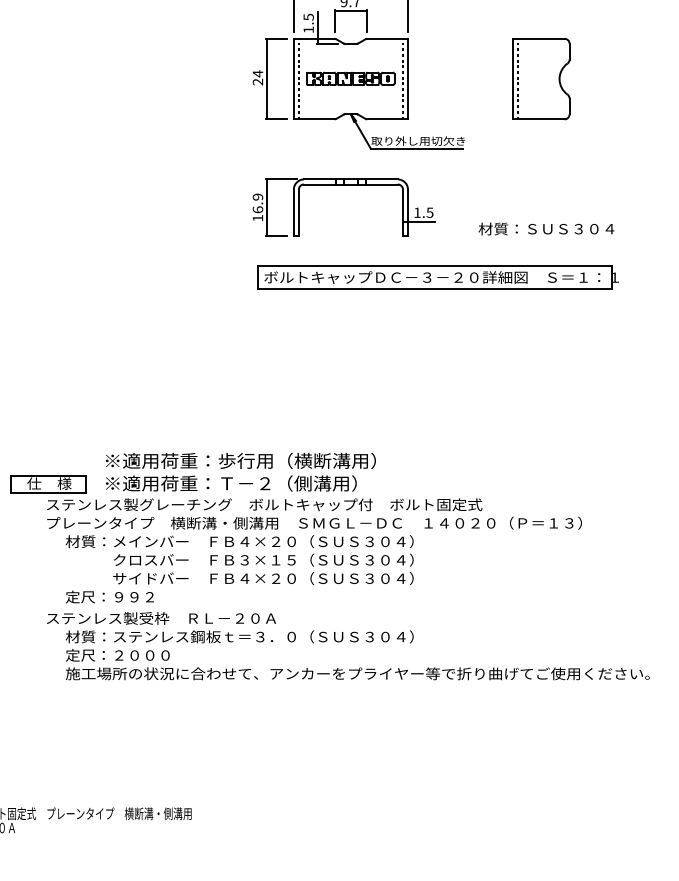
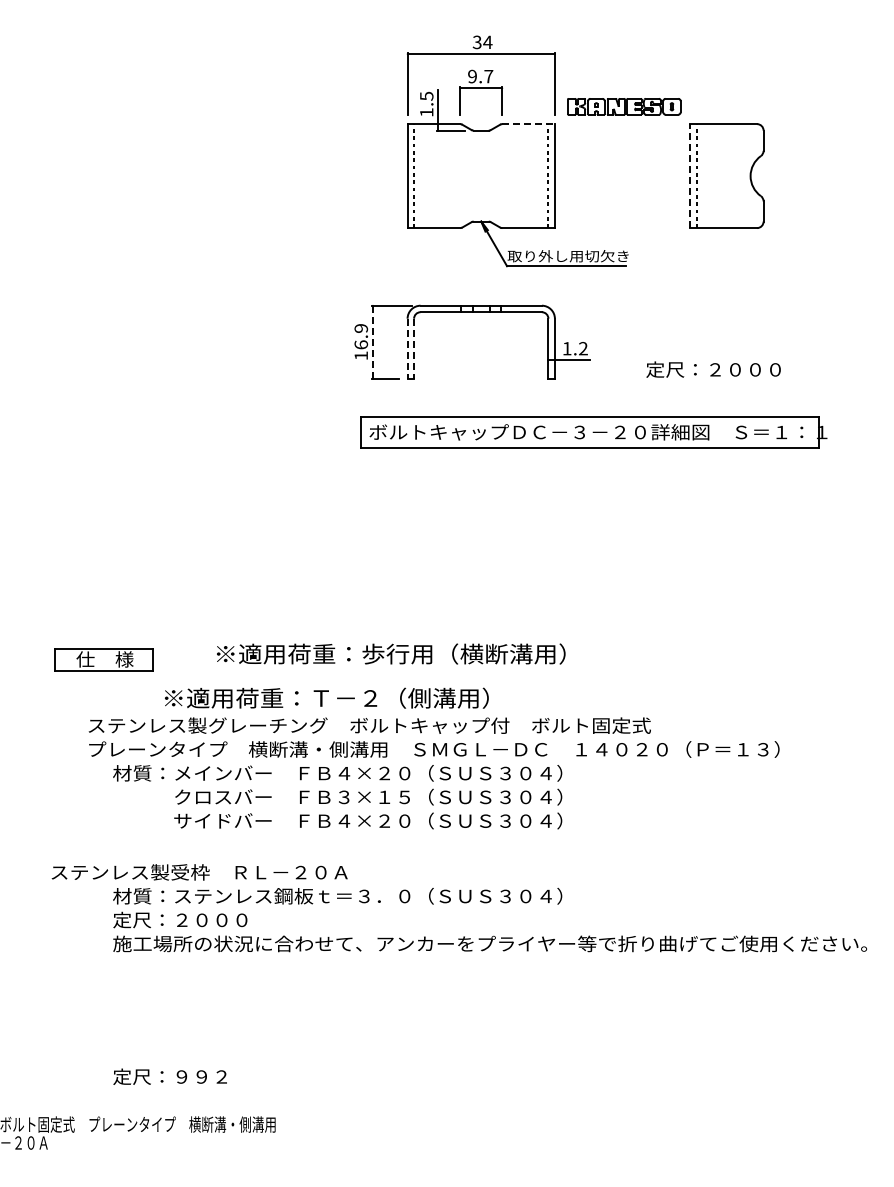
line: (388, 39) -> (529, 124), solid -> dashed
part: (269, 78) -> (376, 175), removed
part: (351, 78) -> (624, 106), moved
line: (513, 79) -> (690, 176), solid -> dashed
line: (266, 207) -> (372, 342), solid -> dashed
text: (429, 212) -> (582, 348), 1.5 -> 1.2
line: (293, 213) -> (407, 349), solid -> dashed
line: (299, 213) -> (414, 349), solid -> dashed
text: (546, 228) -> (733, 369), 材質：ＳＵＳ３０４ -> 定尺：２０００
text: (241, 460) -> (391, 653), moved
part: (48, 483) -> (103, 659), moved
text: (109, 596) -> (169, 1076), moved
text: (161, 618) -> (199, 872), moved

